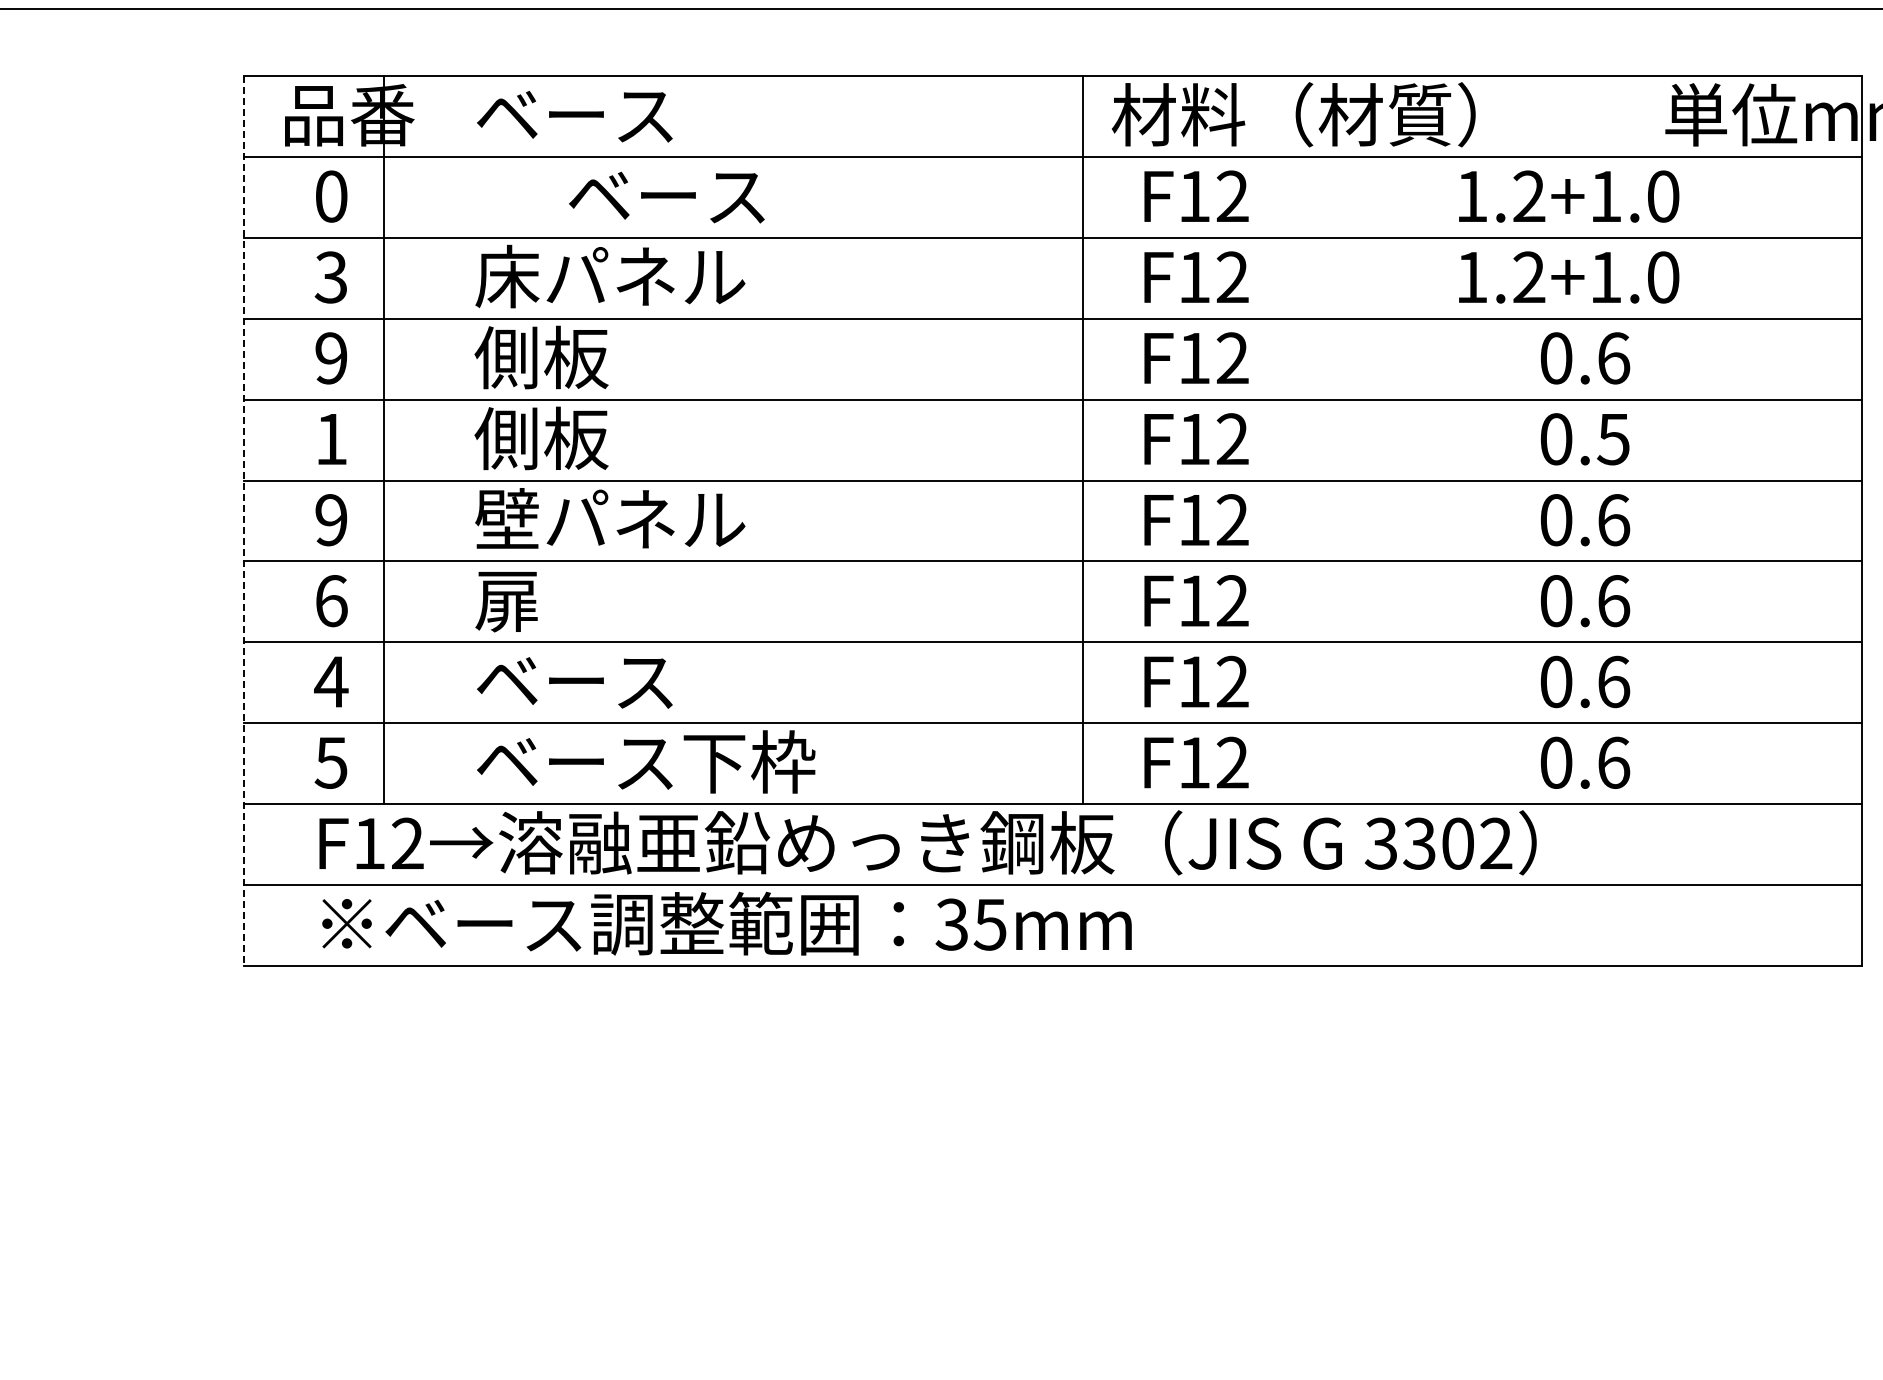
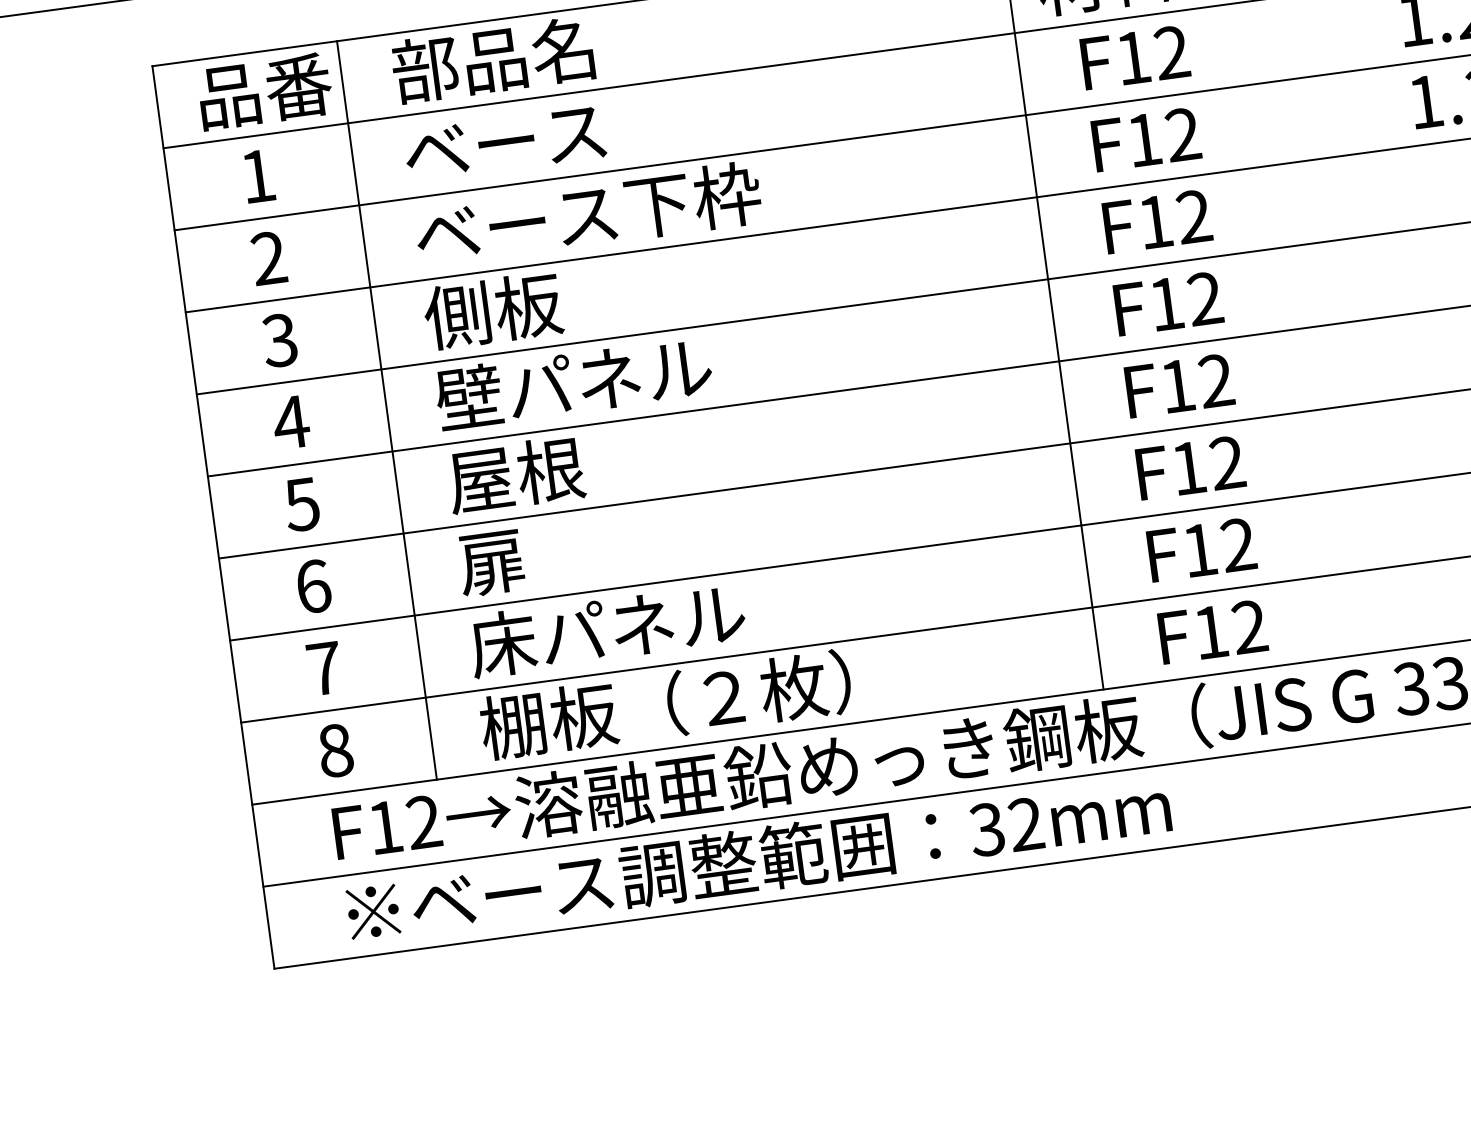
text: (574, 114) -> (493, 59), ベース -> 部品名
text: (331, 196) -> (258, 176), 0 -> 1
text: (666, 197) -> (504, 143), moved
text: (645, 276) -> (587, 214), 床パネル -> ベース下枠
text: (330, 277) -> (268, 258), 3 -> 2
text: (330, 358) -> (279, 340), 9 -> 3
text: (609, 438) -> (573, 383), 側板 -> 壁パネル
text: (331, 439) -> (291, 422), 1 -> 4
line: (383, 440) -> (386, 410), moved
text: (610, 518) -> (585, 464), 壁パネル -> 屋根
text: (330, 520) -> (301, 505), 9 -> 5
line: (243, 521) -> (213, 517), dashed -> solid
text: (610, 680) -> (607, 628), ベース -> 床パネル
text: (331, 681) -> (324, 668), 4 -> 7
text: (656, 761) -> (665, 704), ベース下枠 -> 棚板（２枚）
text: (330, 762) -> (334, 750), 5 -> 8
text: (989, 924) -> (1025, 824), 35mm -> 32mm

